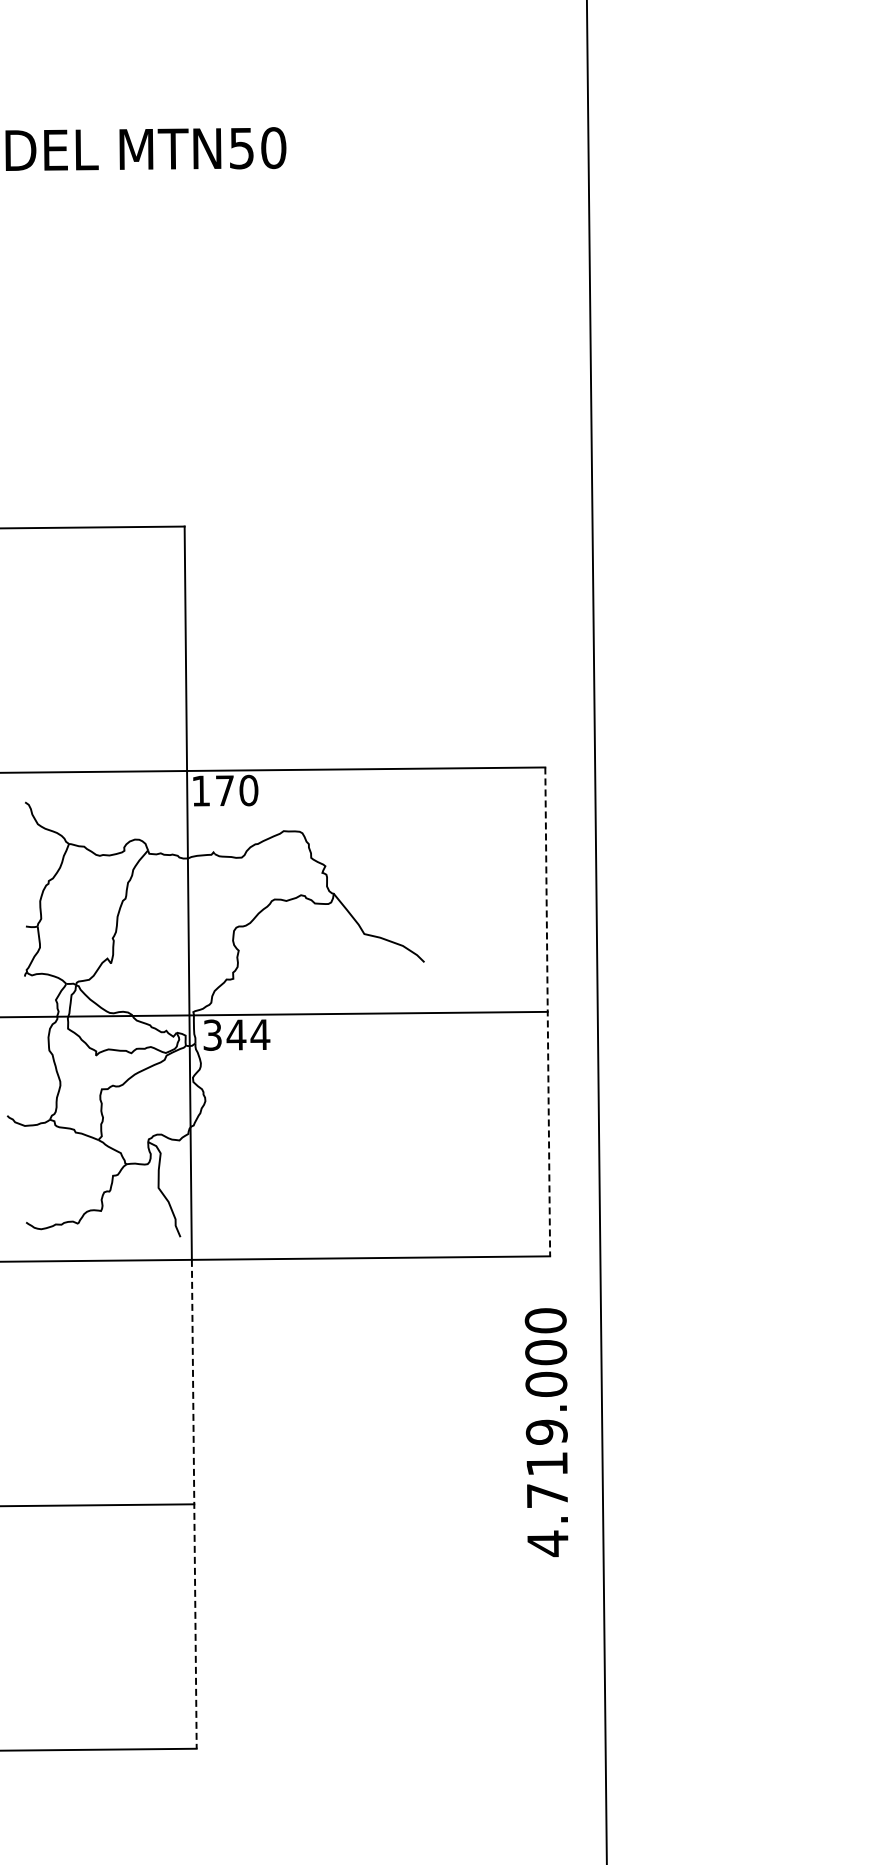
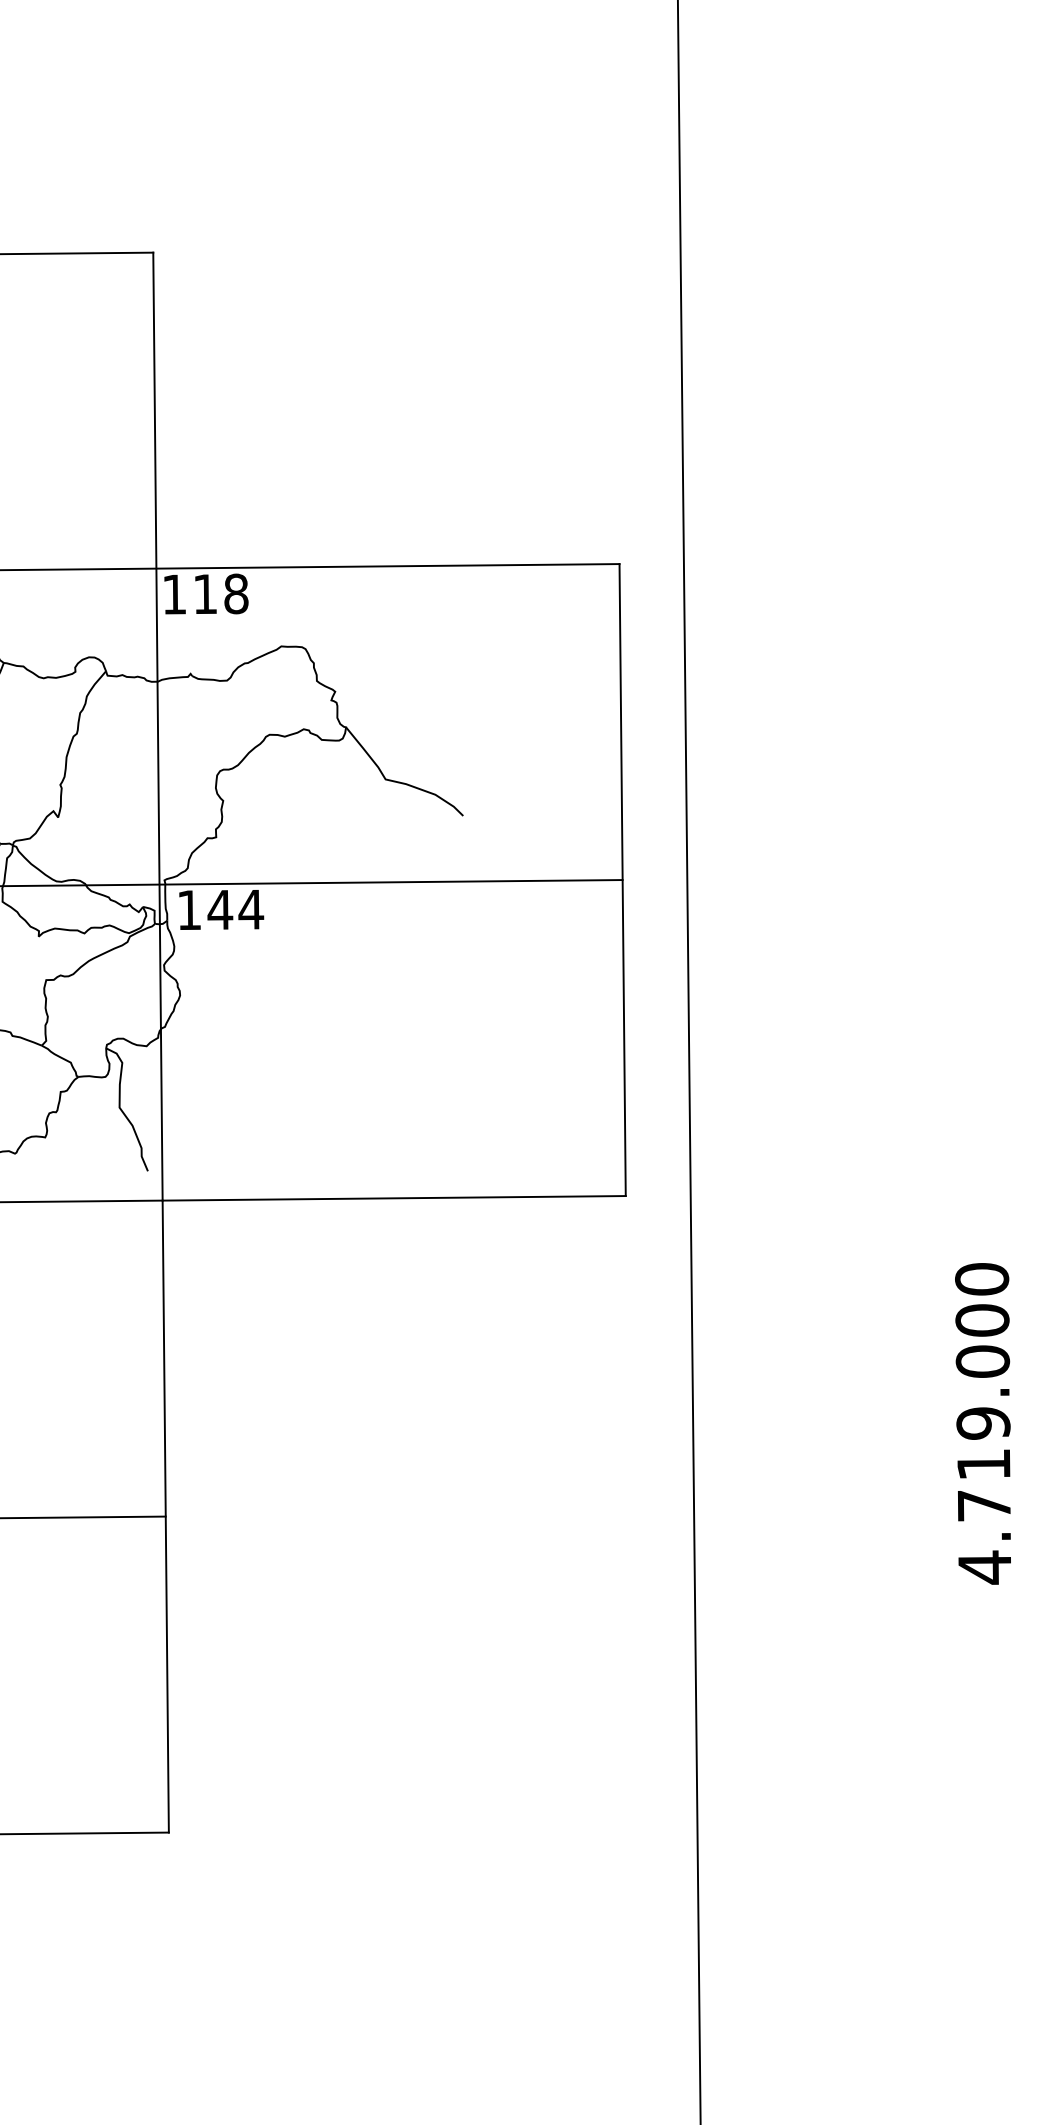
text: (237, 790) -> (221, 593), 170 -> 118
line: (547, 1012) -> (622, 880), dashed -> solid
text: (212, 1034) -> (189, 909), 344 -> 144
text: (546, 1432) -> (983, 1423), moved
line: (194, 1504) -> (166, 1516), dashed -> solid

